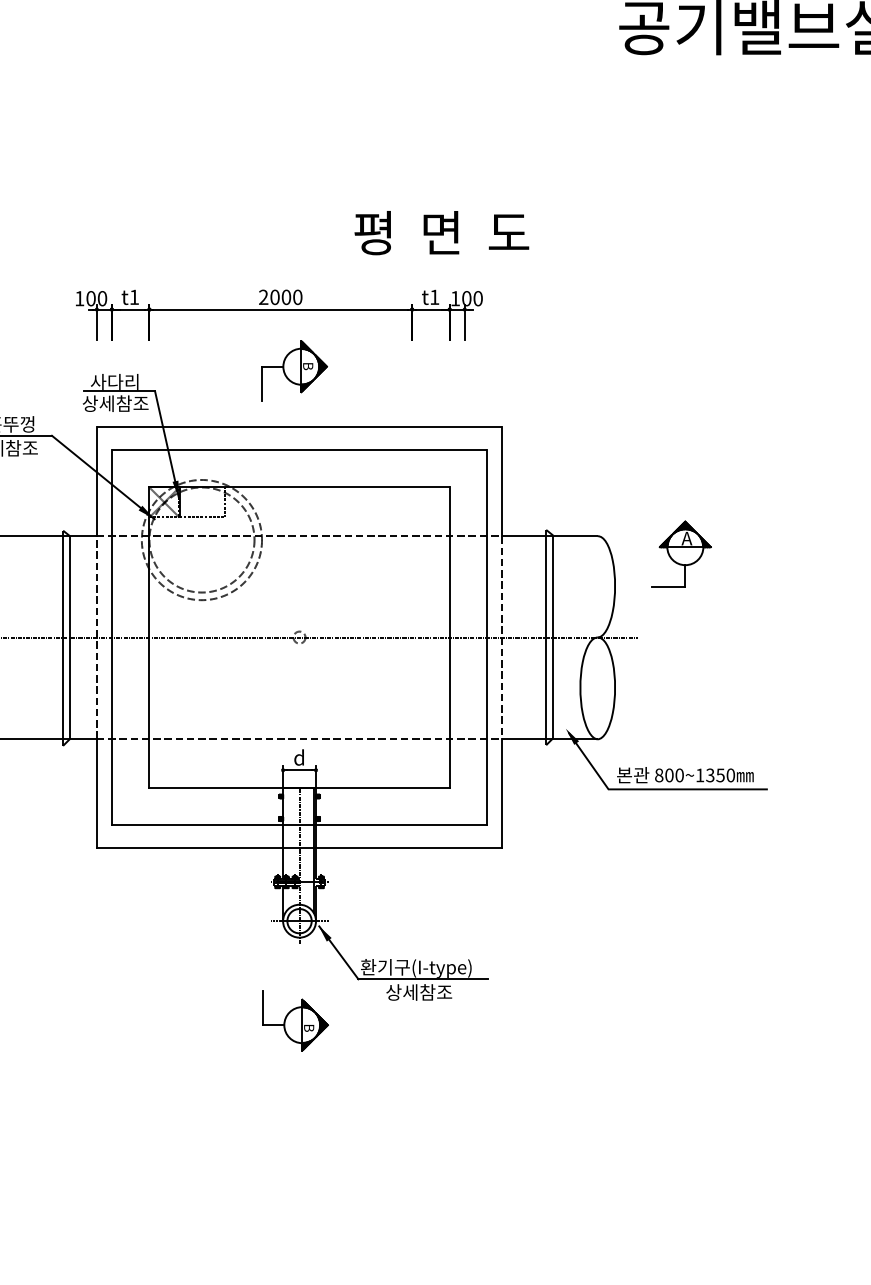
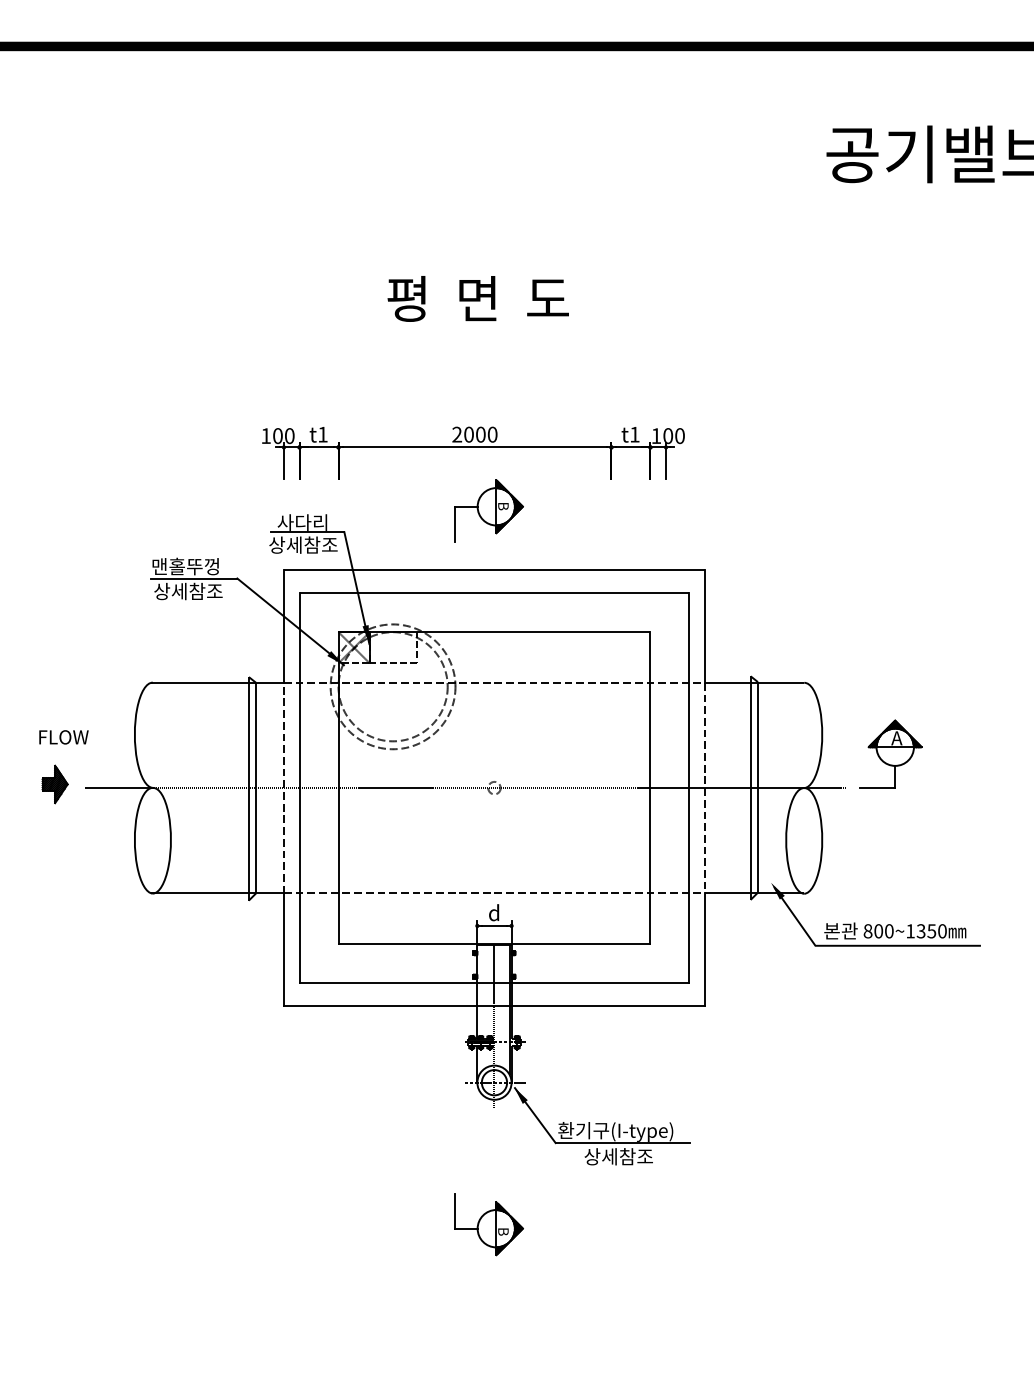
text: (441, 232) -> (477, 298), moved
part: (680, 553) -> (890, 753), moved
part: (294, 1021) -> (488, 1224), moved

